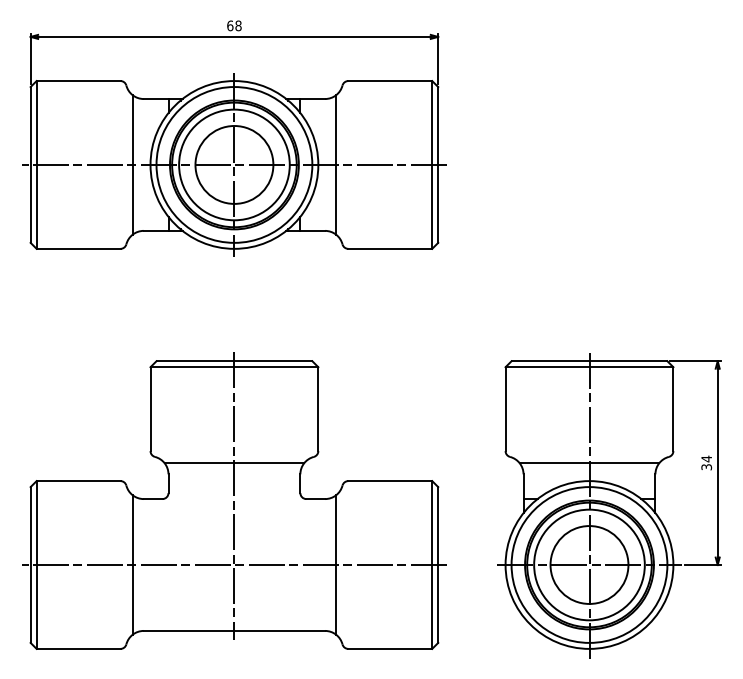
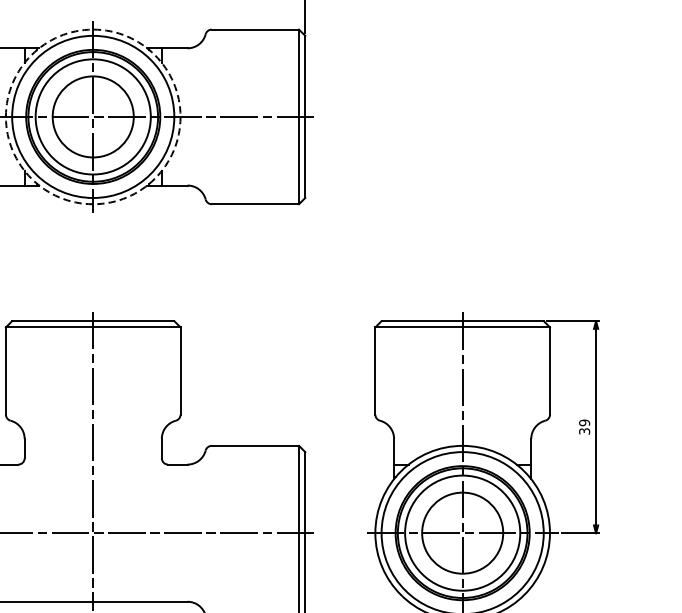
circle: (234, 164) -> (93, 116), solid -> dashed
line: (336, 164) -> (199, 116), removed
text: (706, 458) -> (584, 422), 34 -> 39
line: (234, 463) -> (93, 427), removed
line: (589, 463) -> (462, 427), removed
line: (336, 564) -> (199, 532), removed

